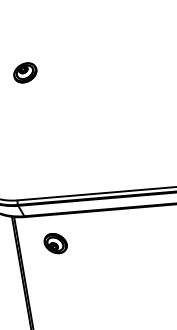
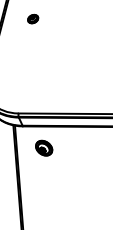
part: (25, 72) -> (33, 18), size x0.6

